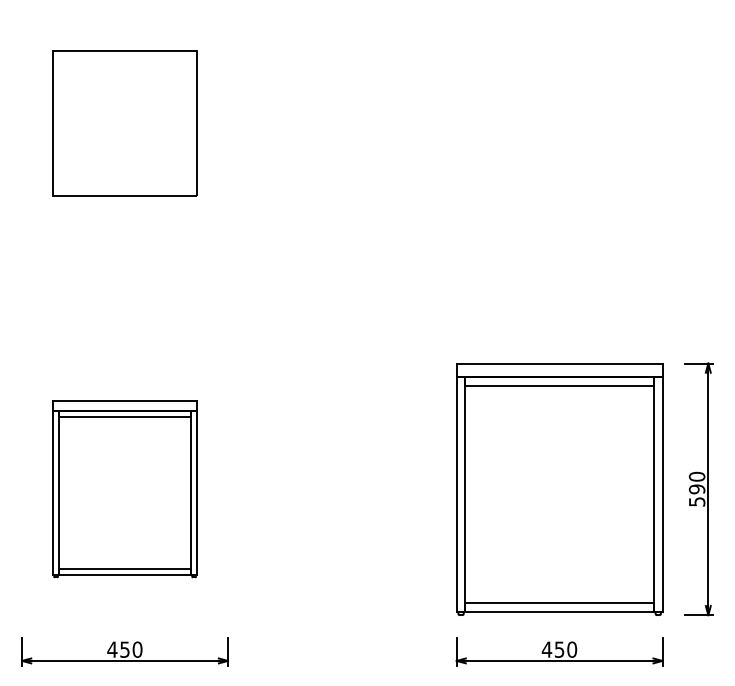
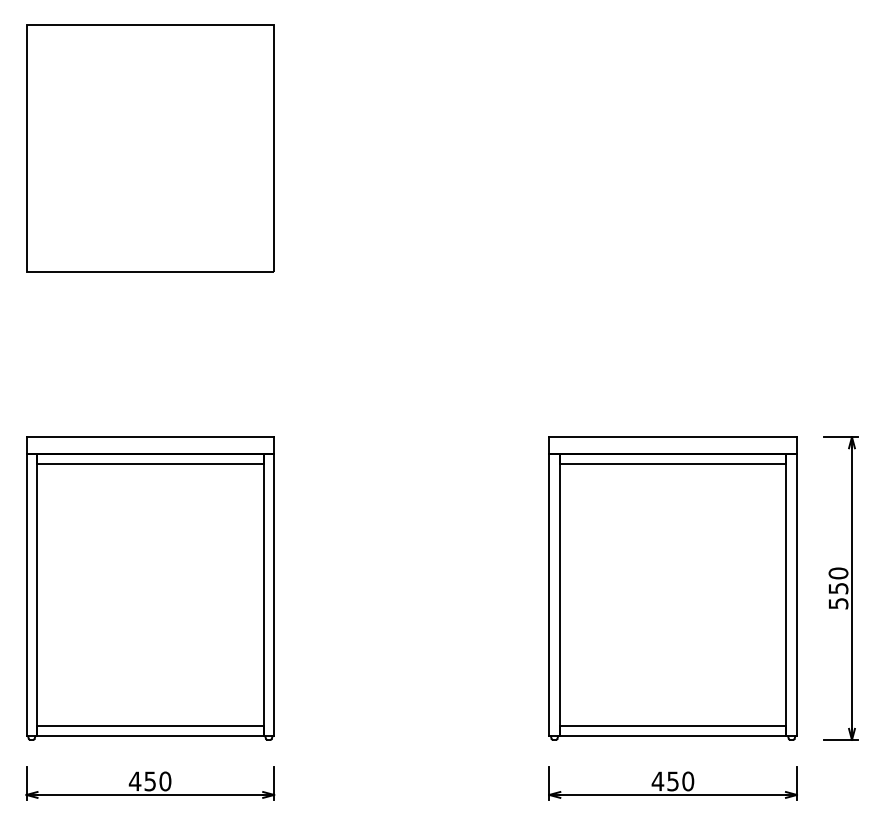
part: (125, 123) -> (150, 148), size x1.43
part: (125, 489) -> (150, 588), size x1.43
text: (697, 489) -> (838, 588), 590 -> 550

